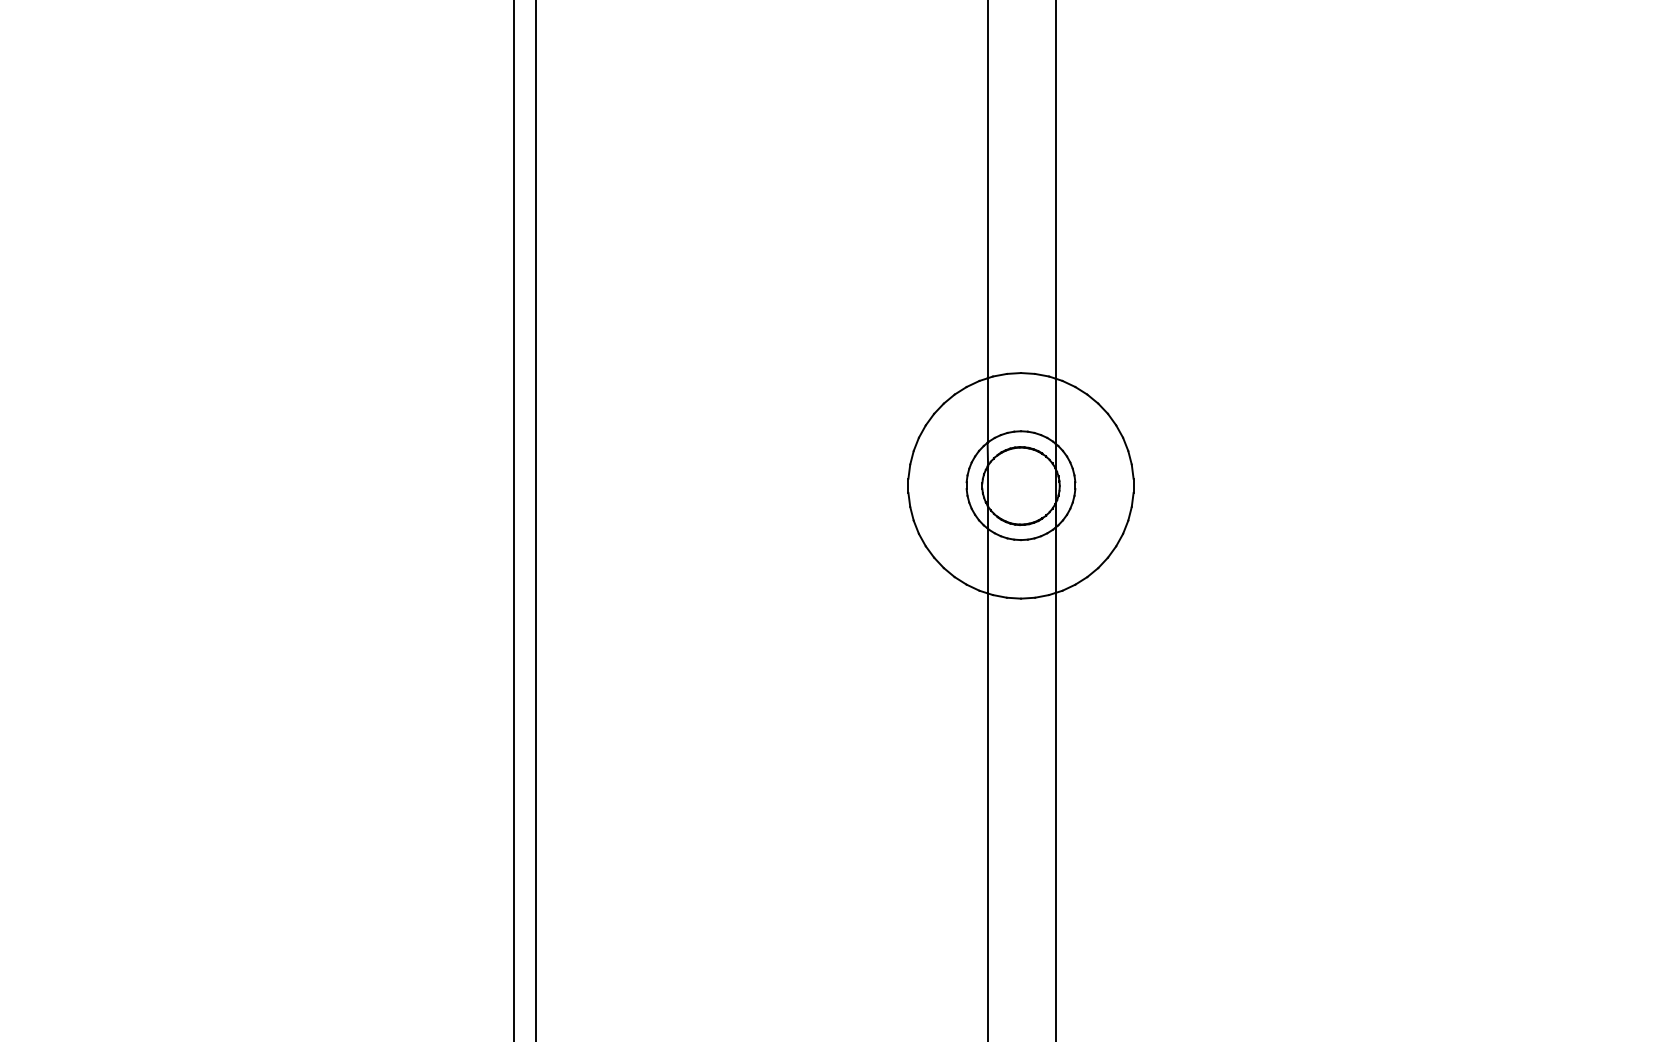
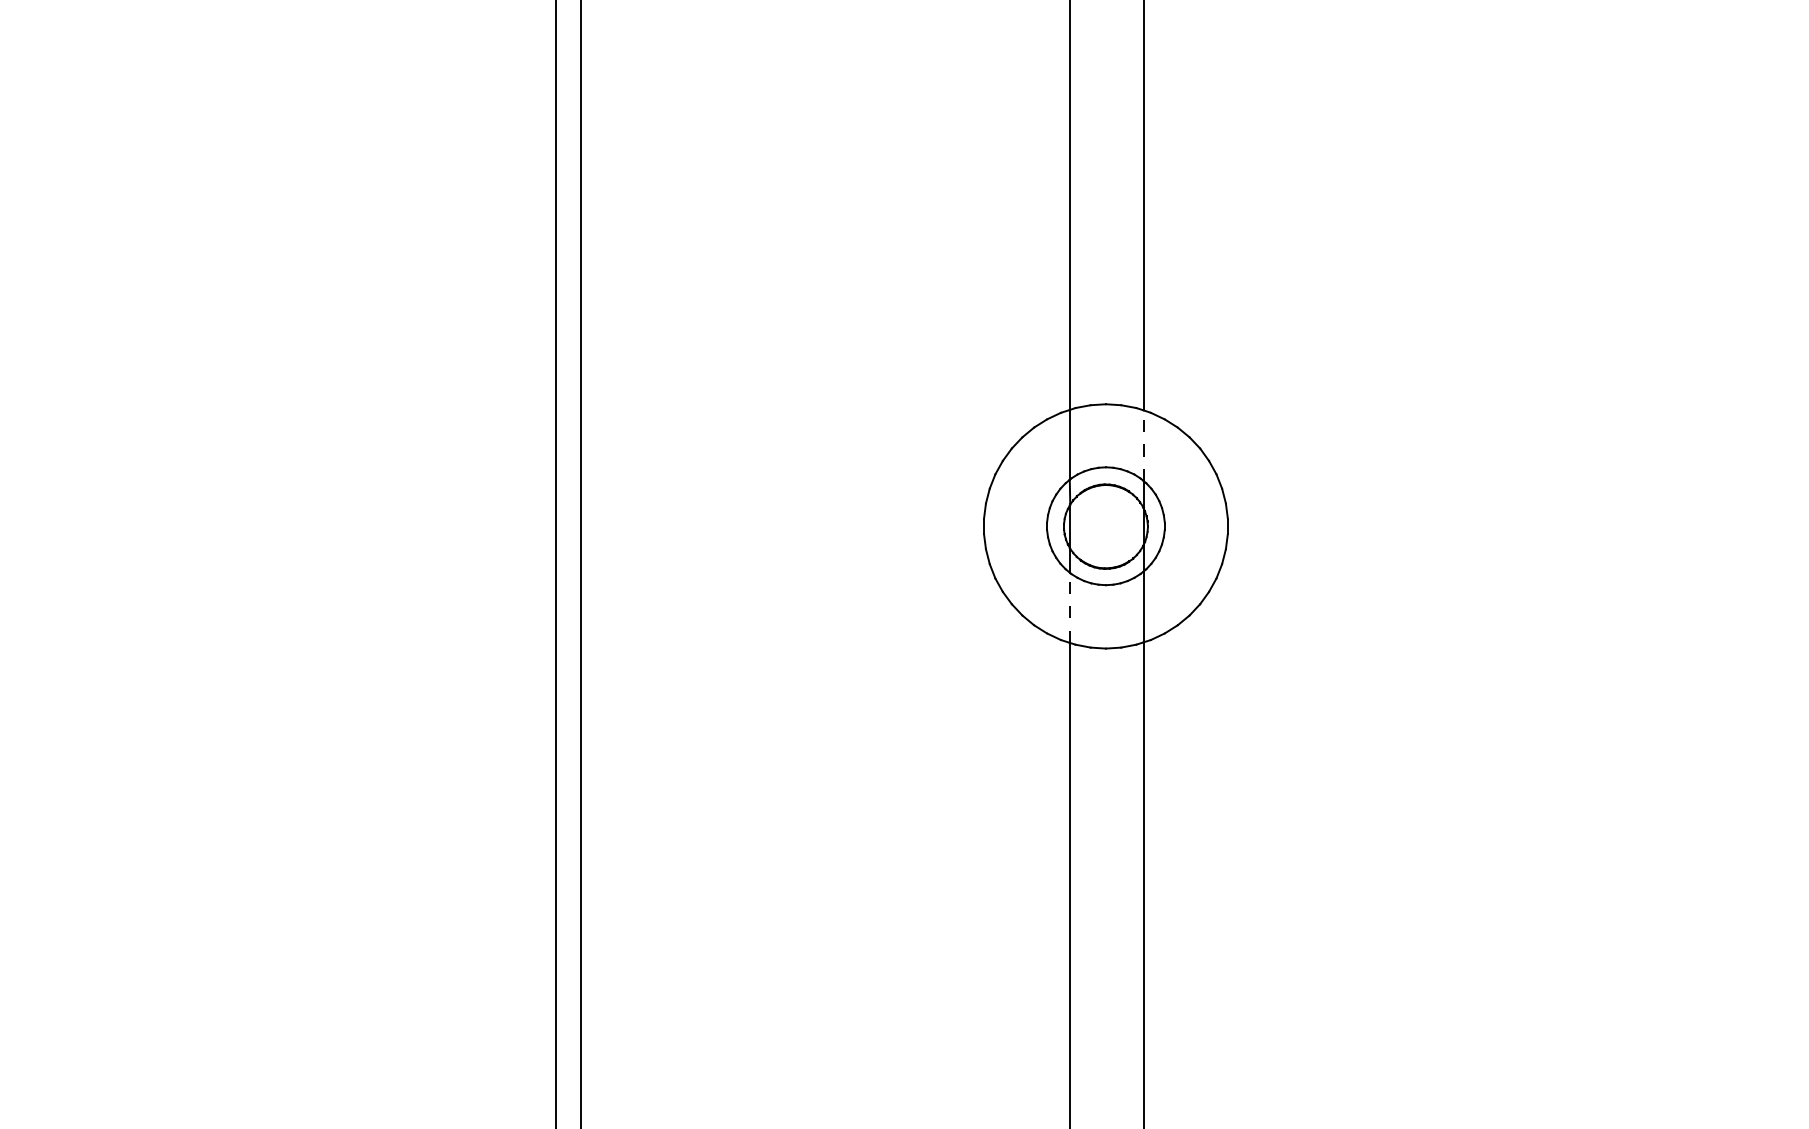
line: (1055, 411) -> (1143, 445), solid -> dashed
line: (987, 560) -> (1069, 607), solid -> dashed

